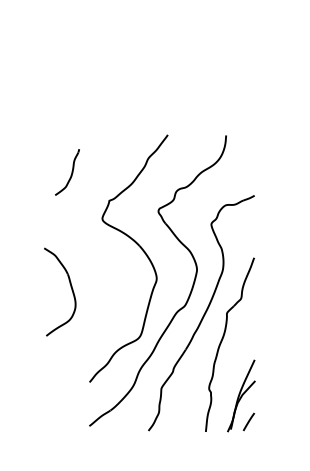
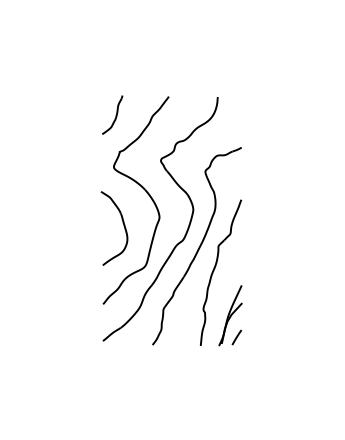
part: (67, 171) -> (112, 114), moved
part: (70, 289) -> (123, 226), moved

